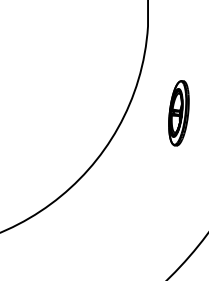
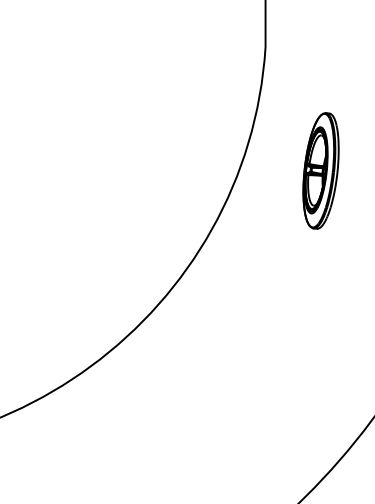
part: (178, 113) -> (320, 171), moved

